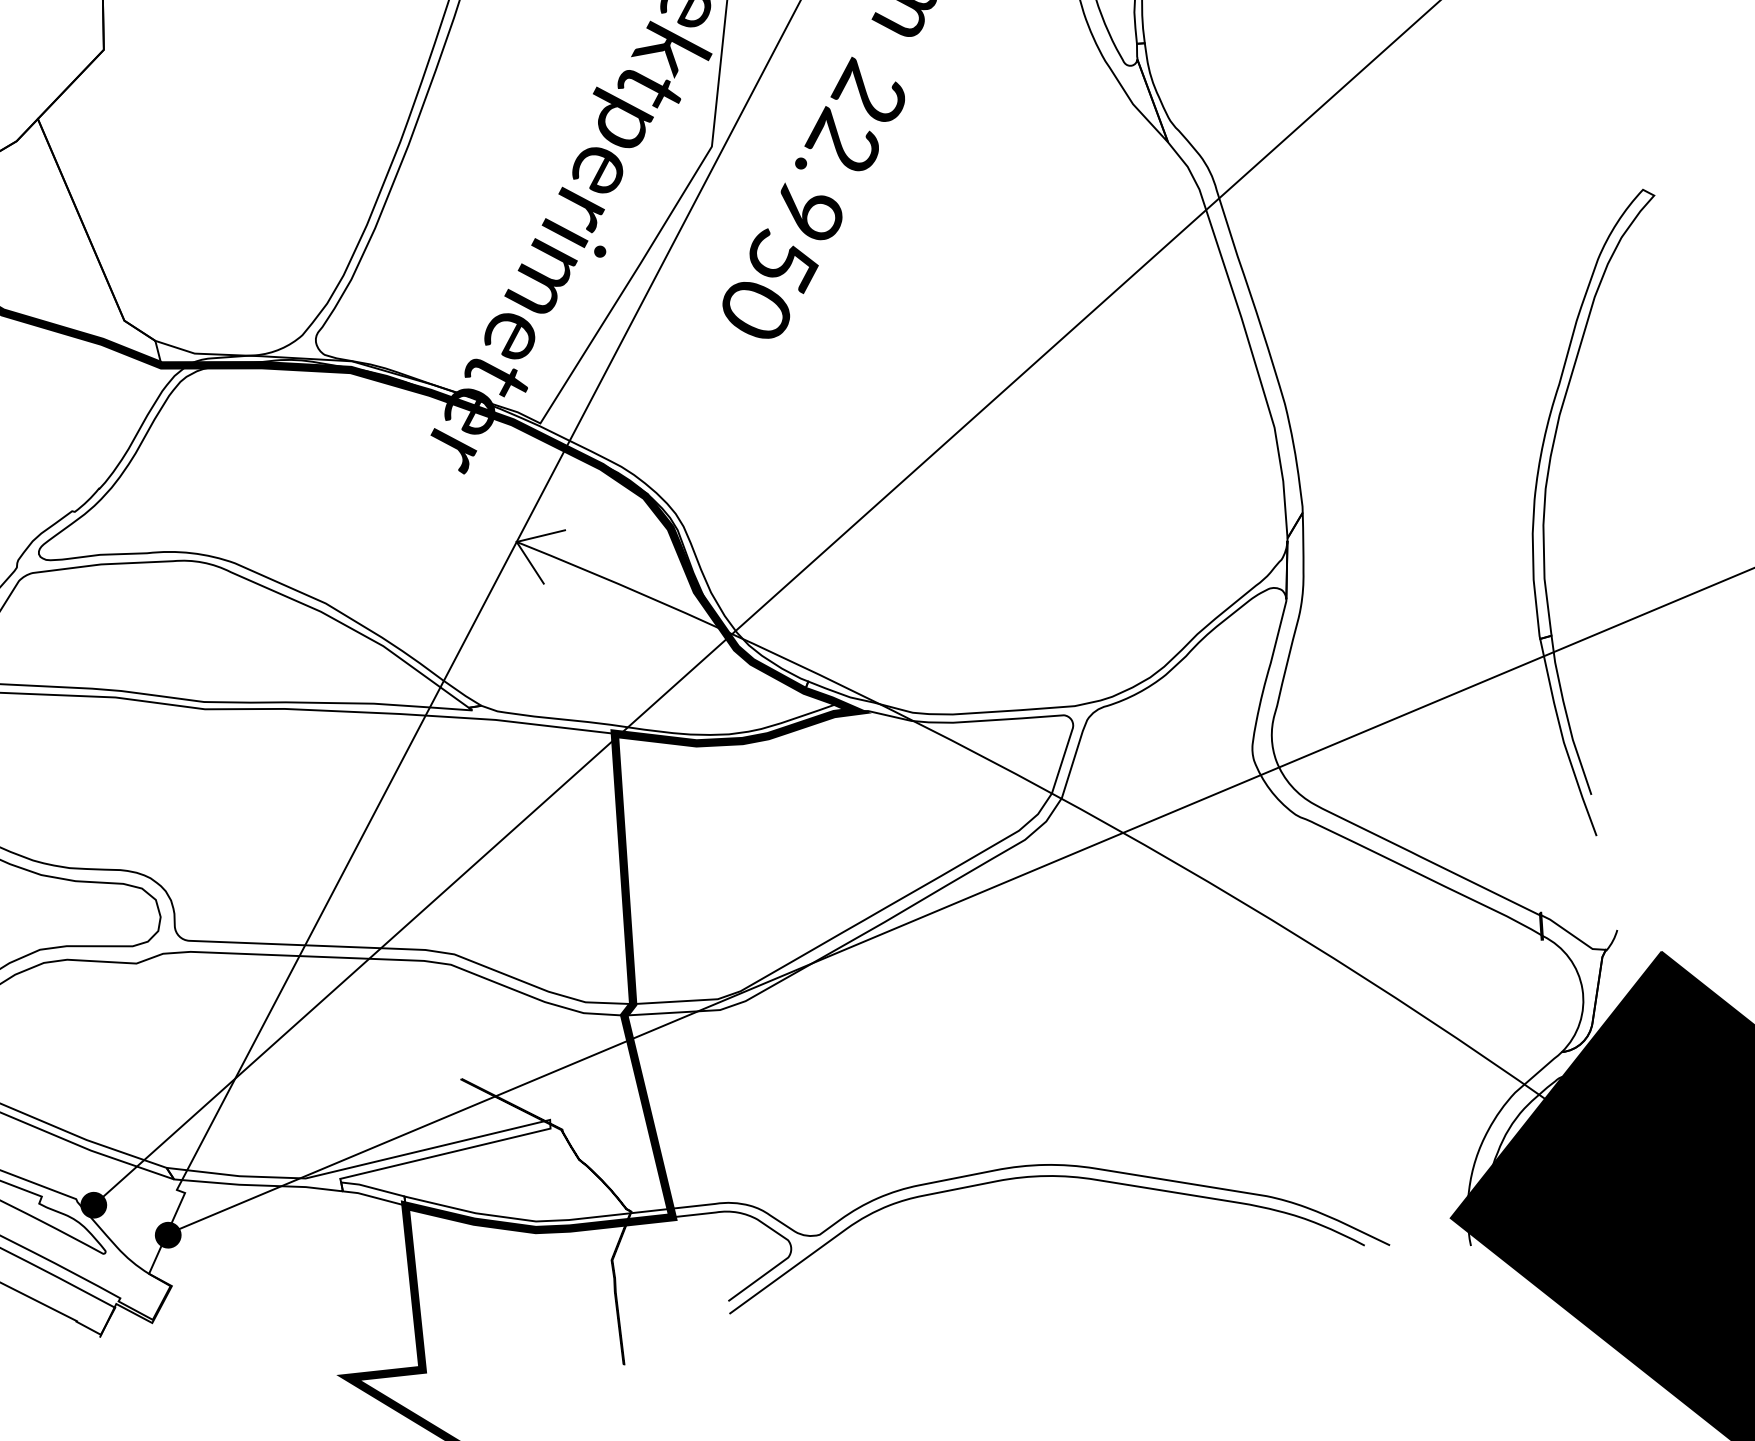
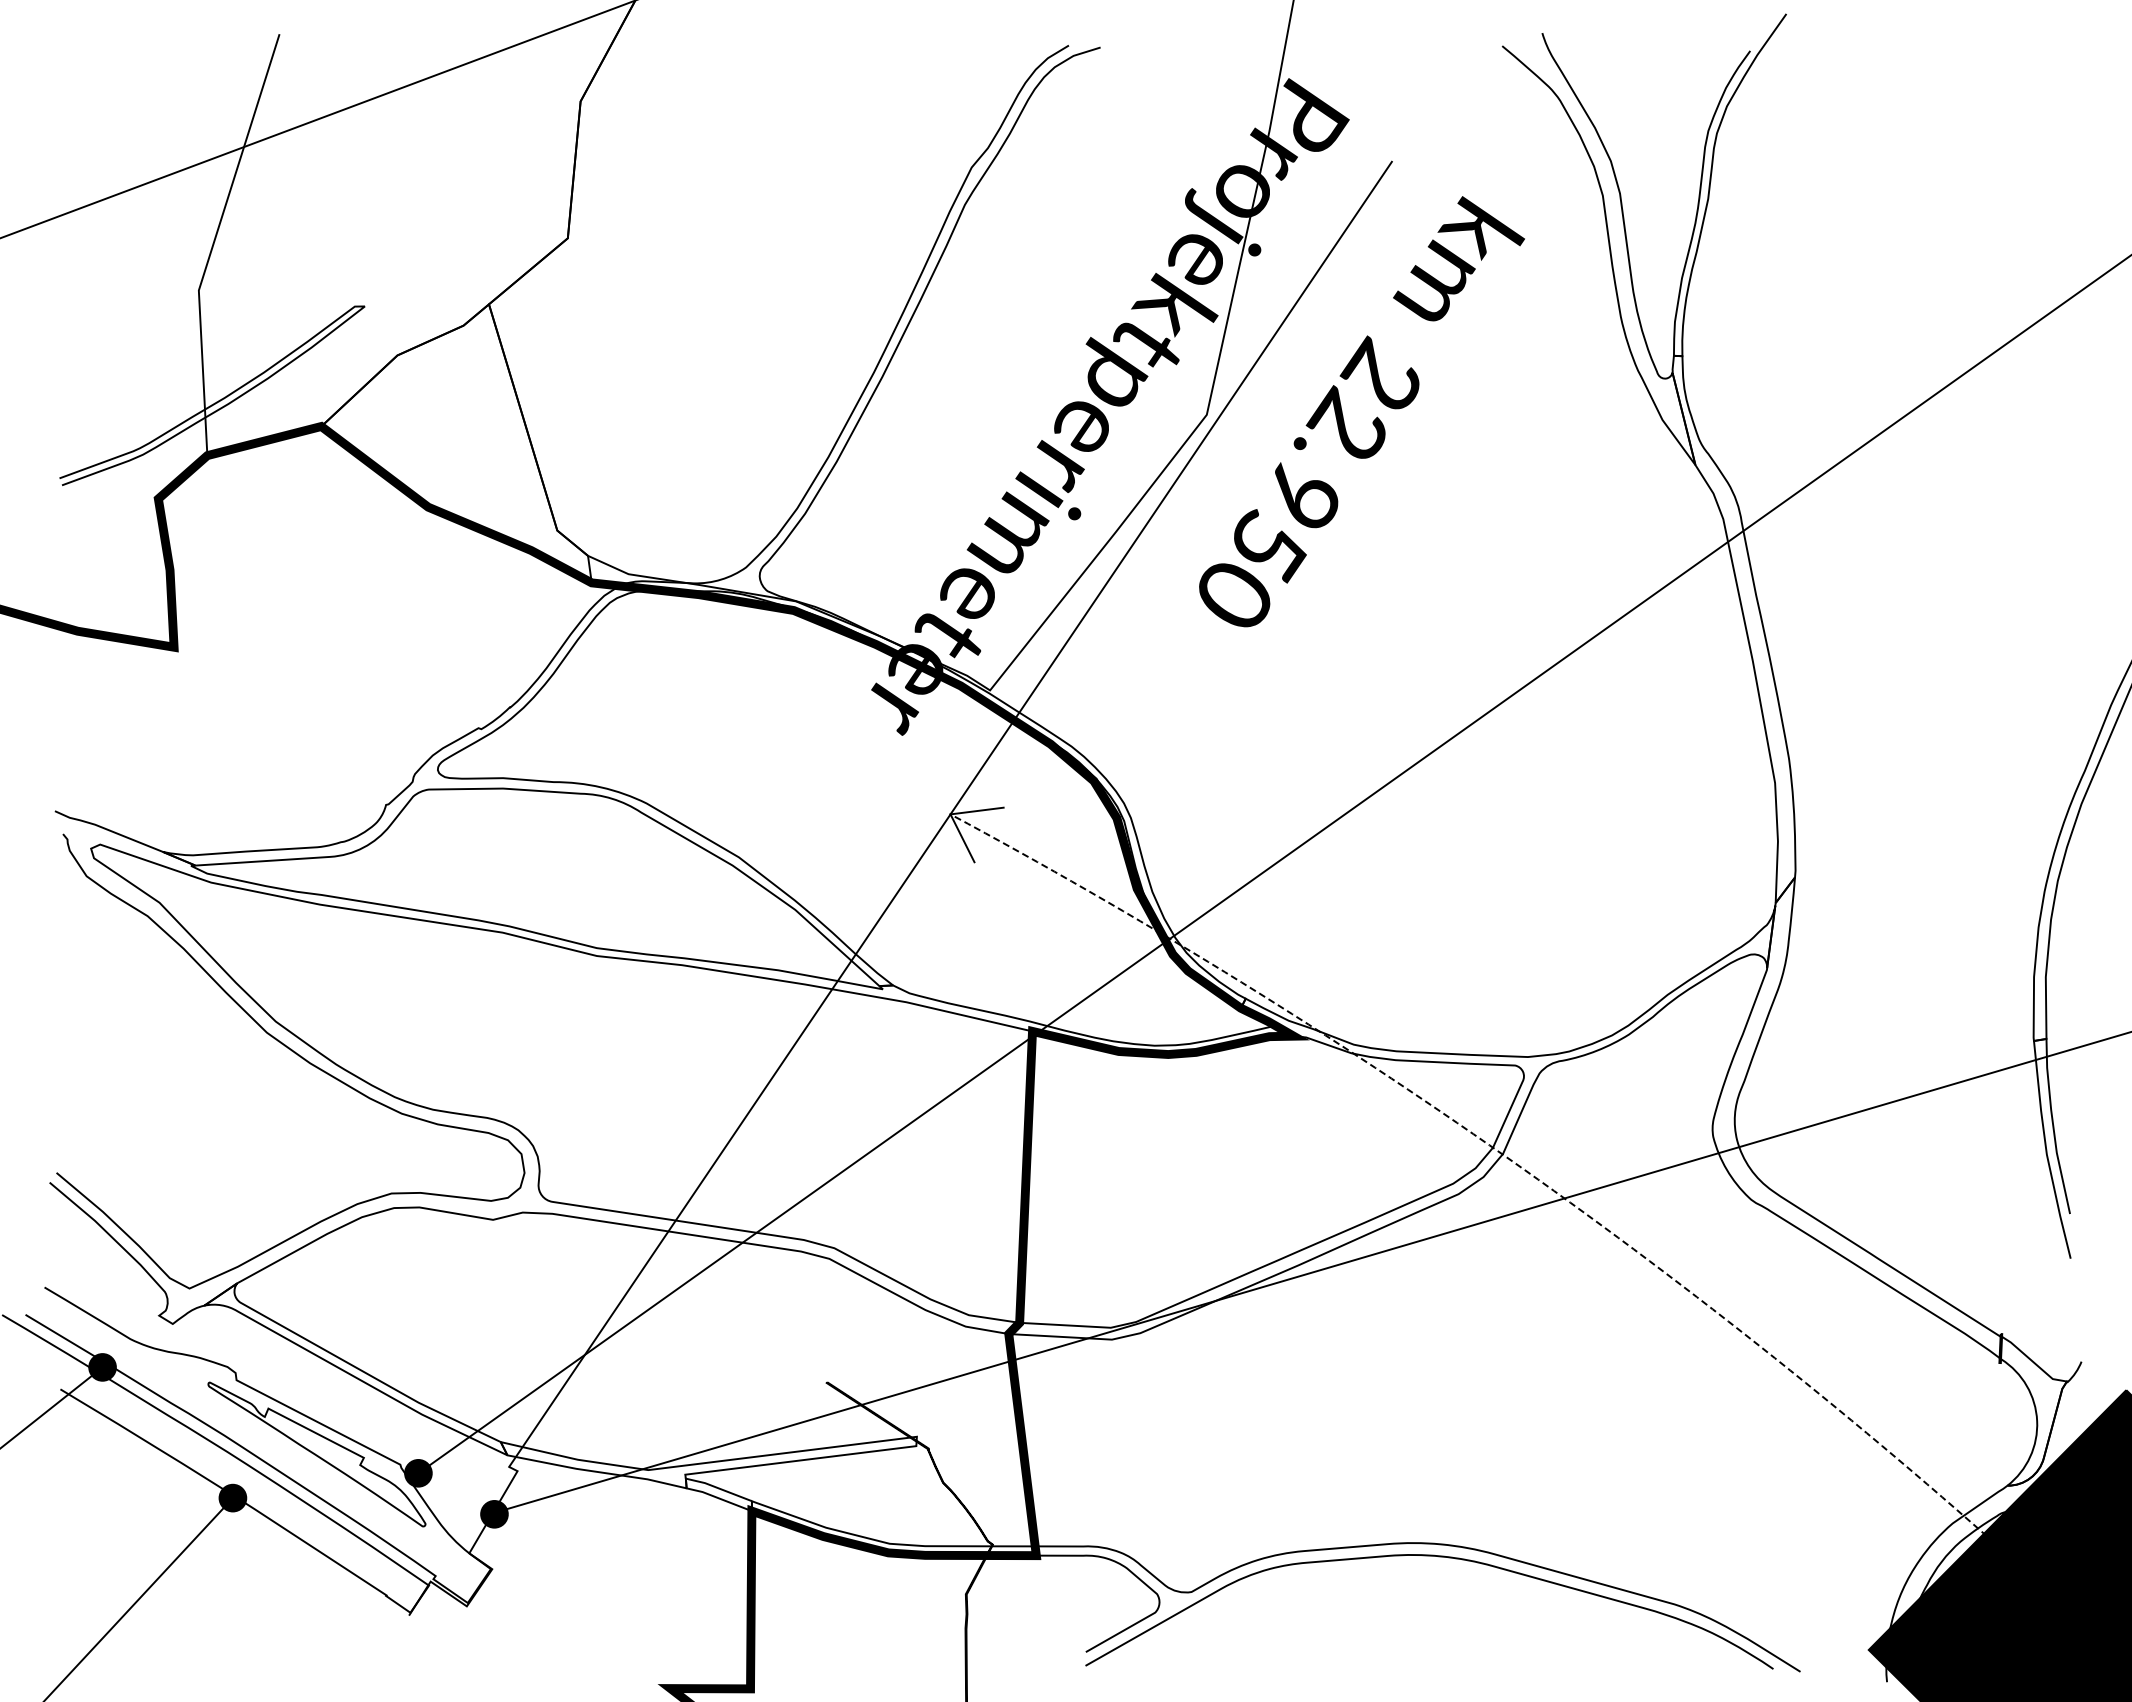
line: (1048, 791) -> (1489, 1145), solid -> dashed

